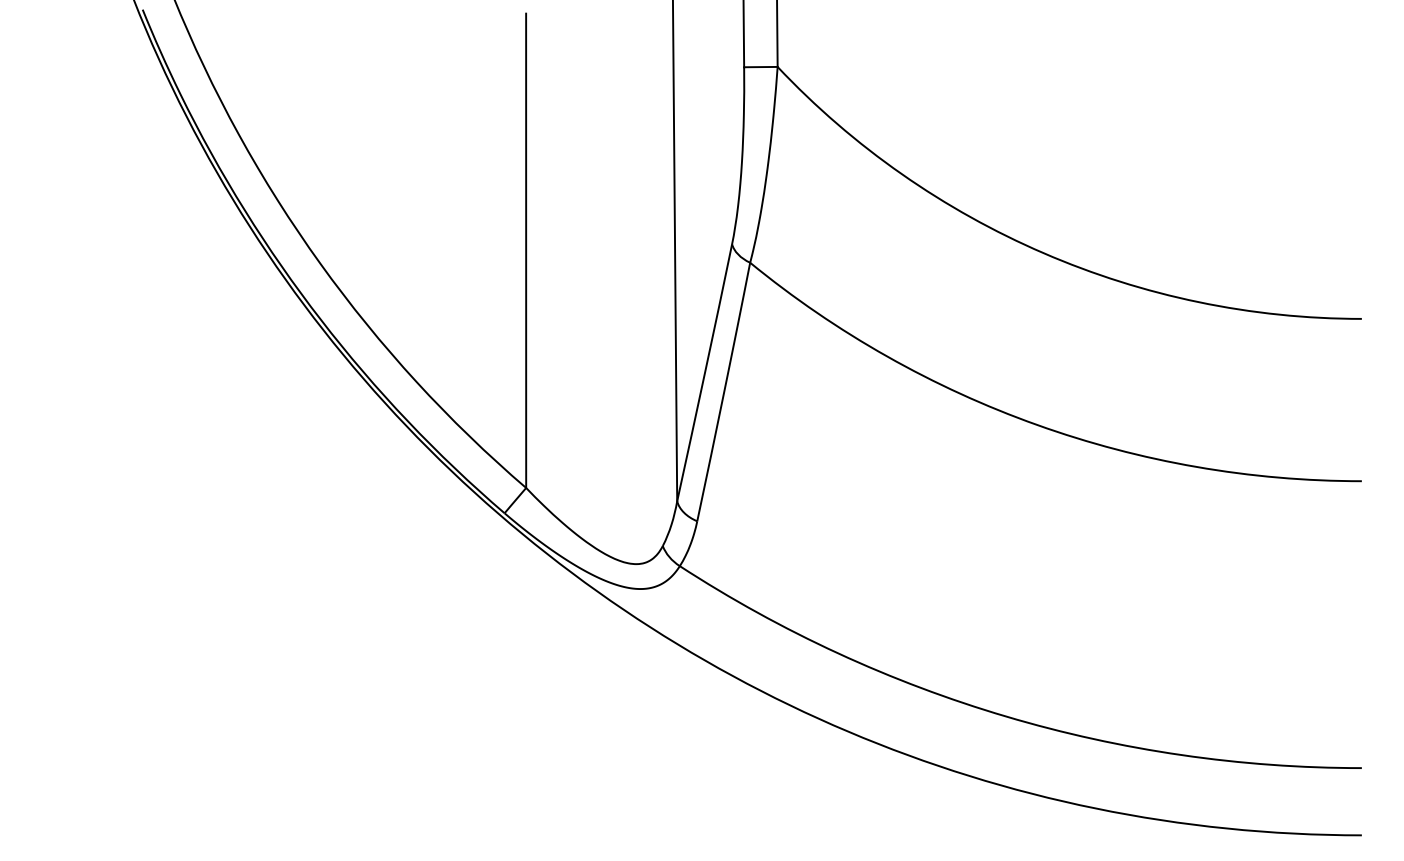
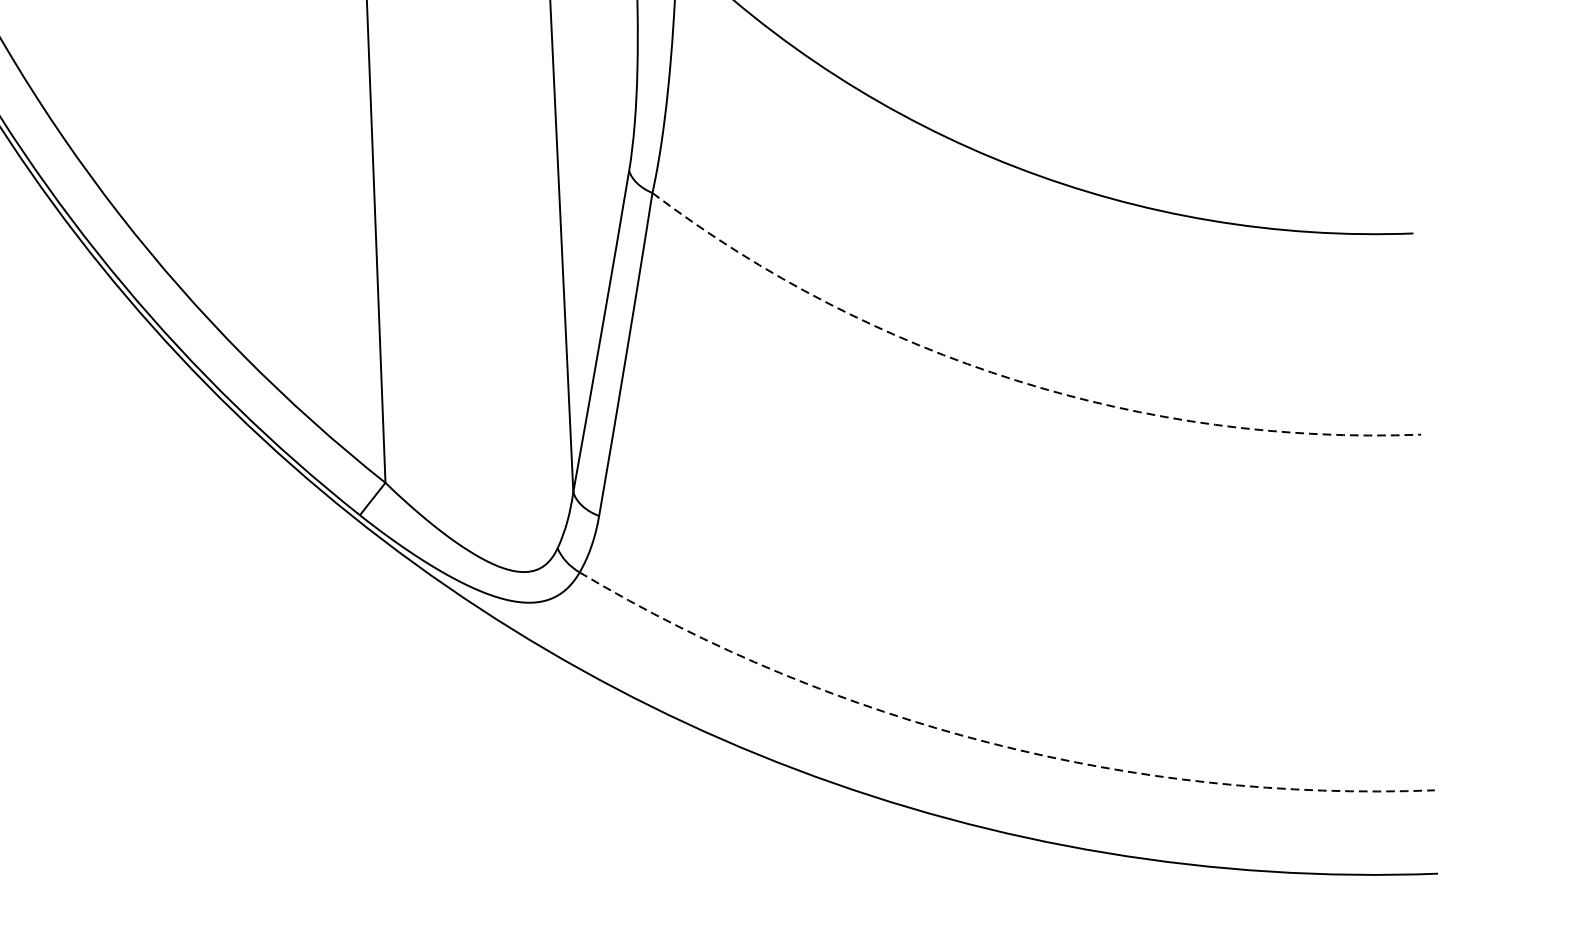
arc: (1037, 424) -> (1016, 379), solid -> dashed
arc: (1006, 716) -> (991, 743), solid -> dashed

